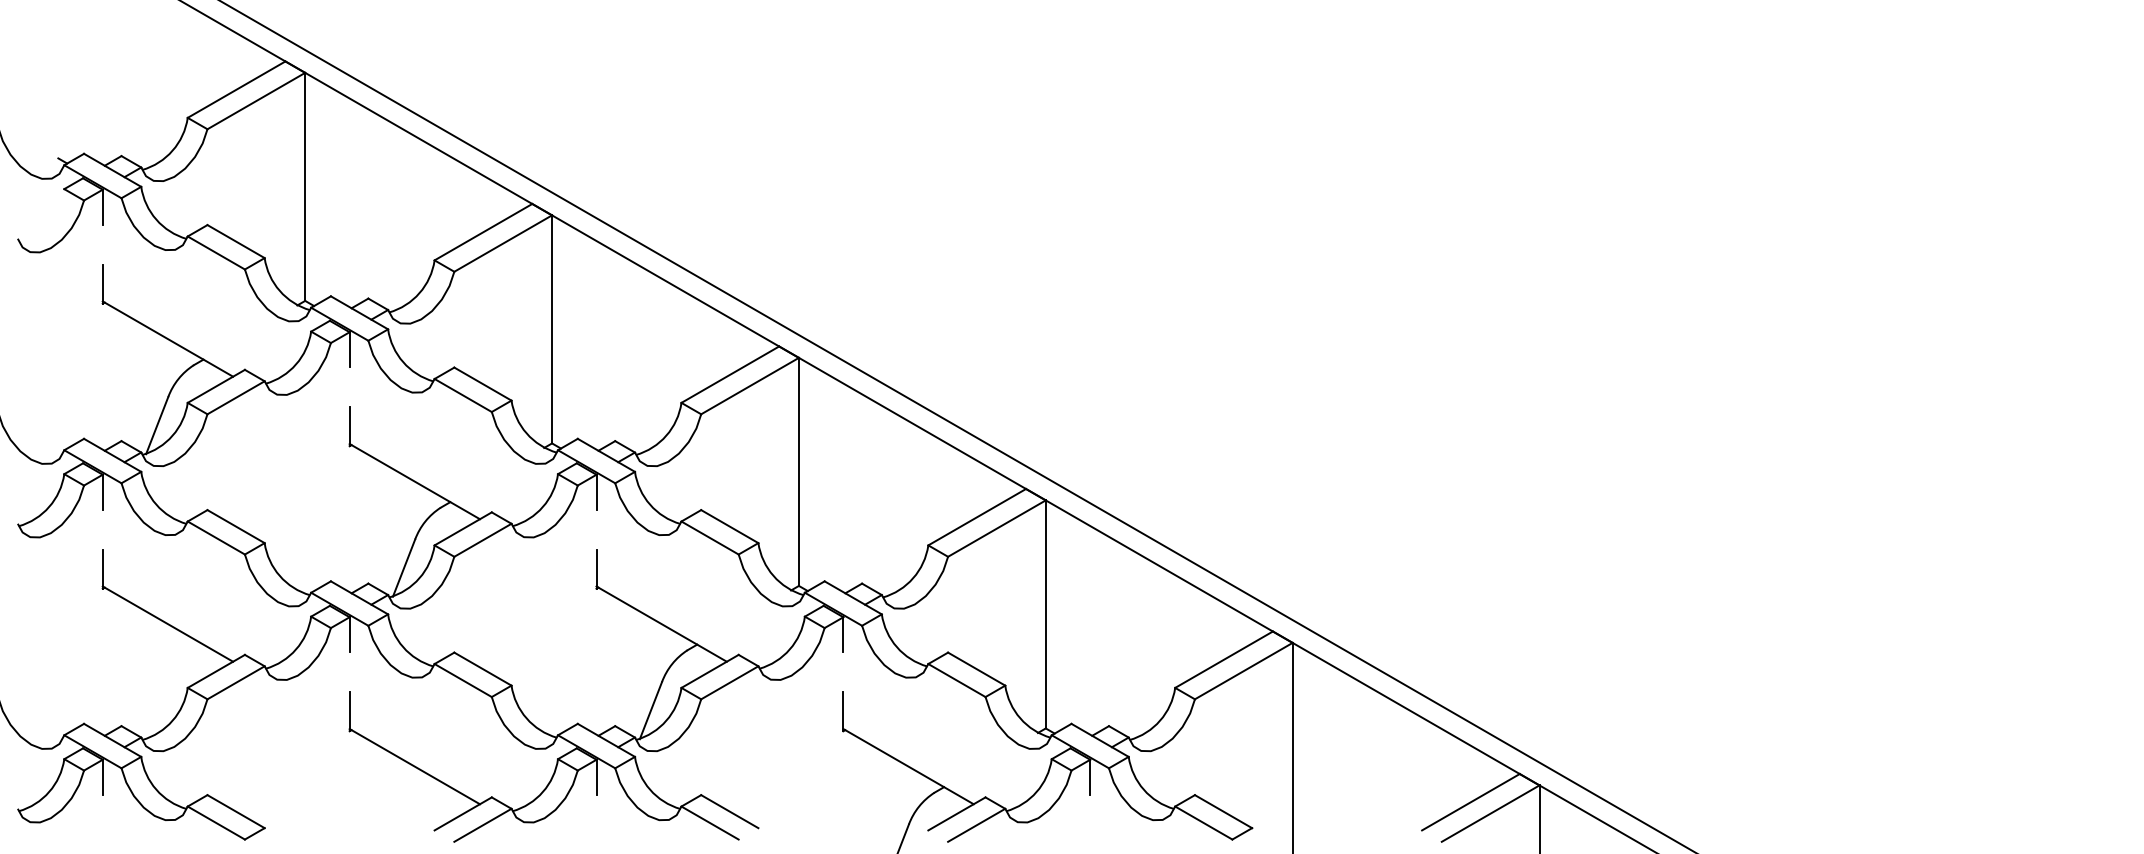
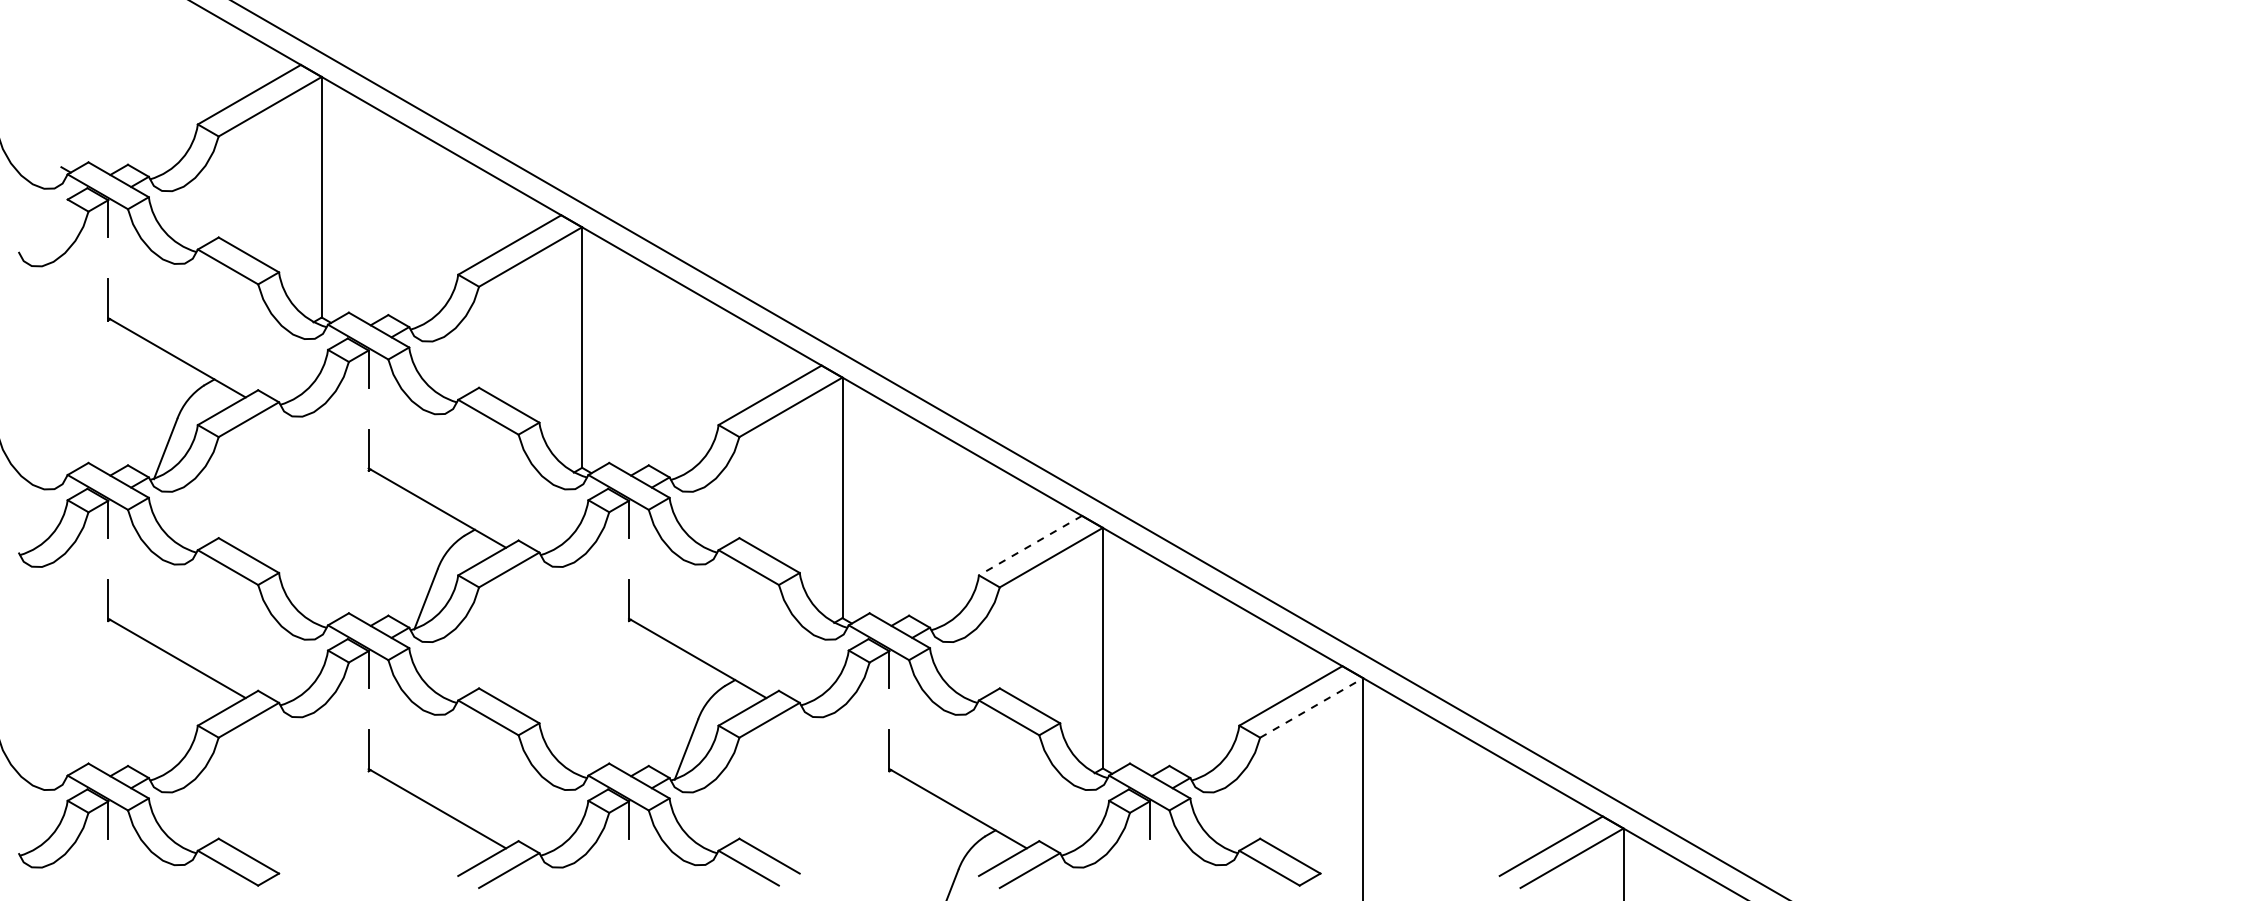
line: (976, 517) -> (1029, 545), solid -> dashed
line: (1244, 670) -> (1312, 707), solid -> dashed

